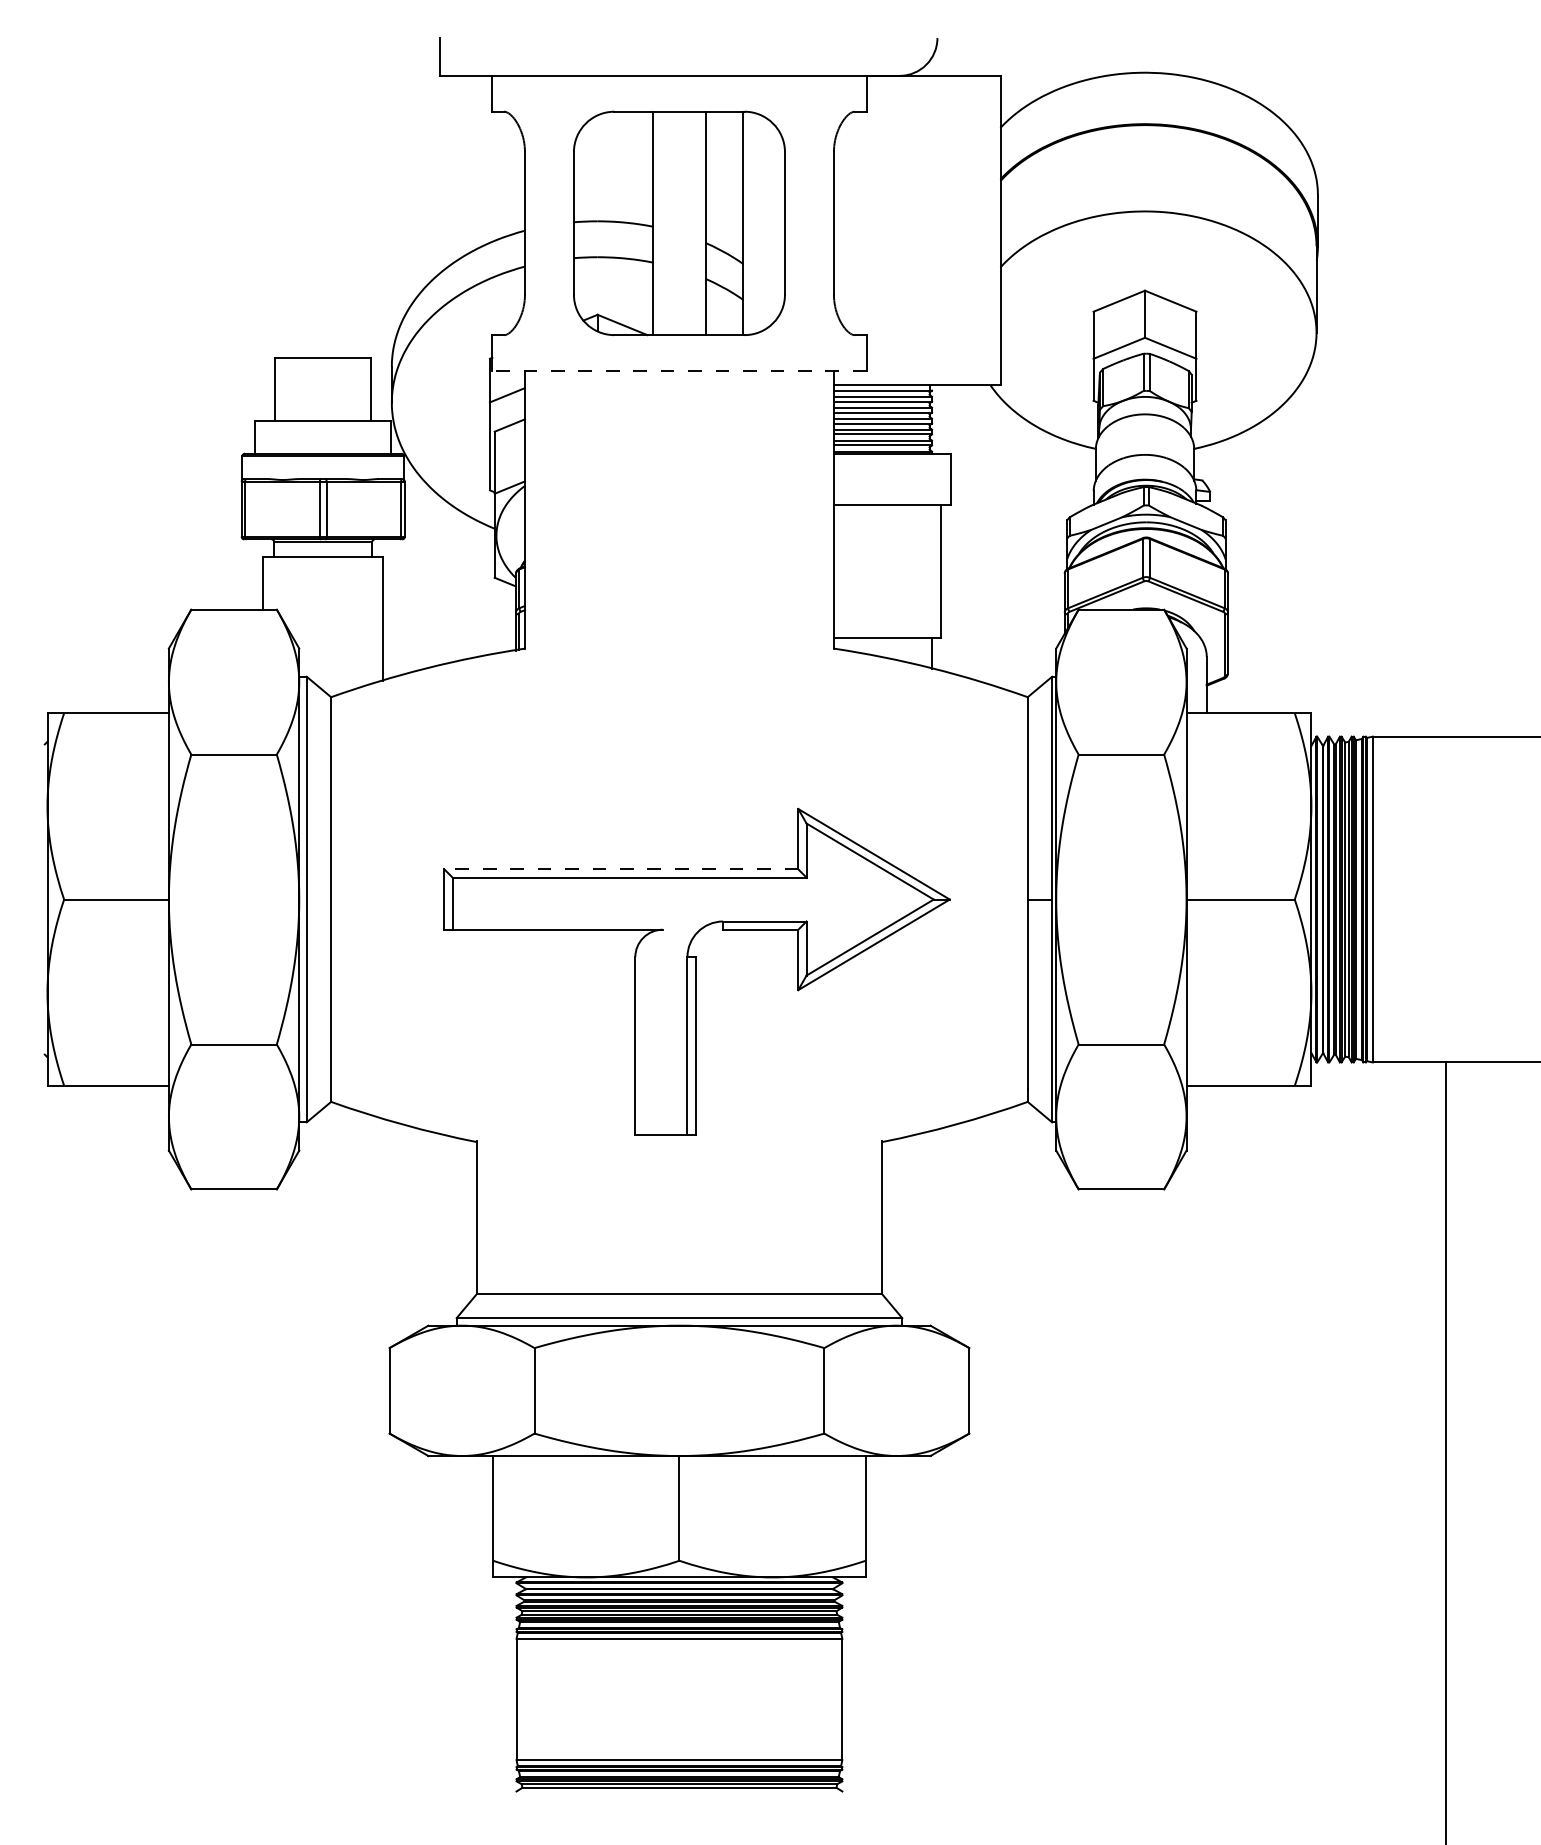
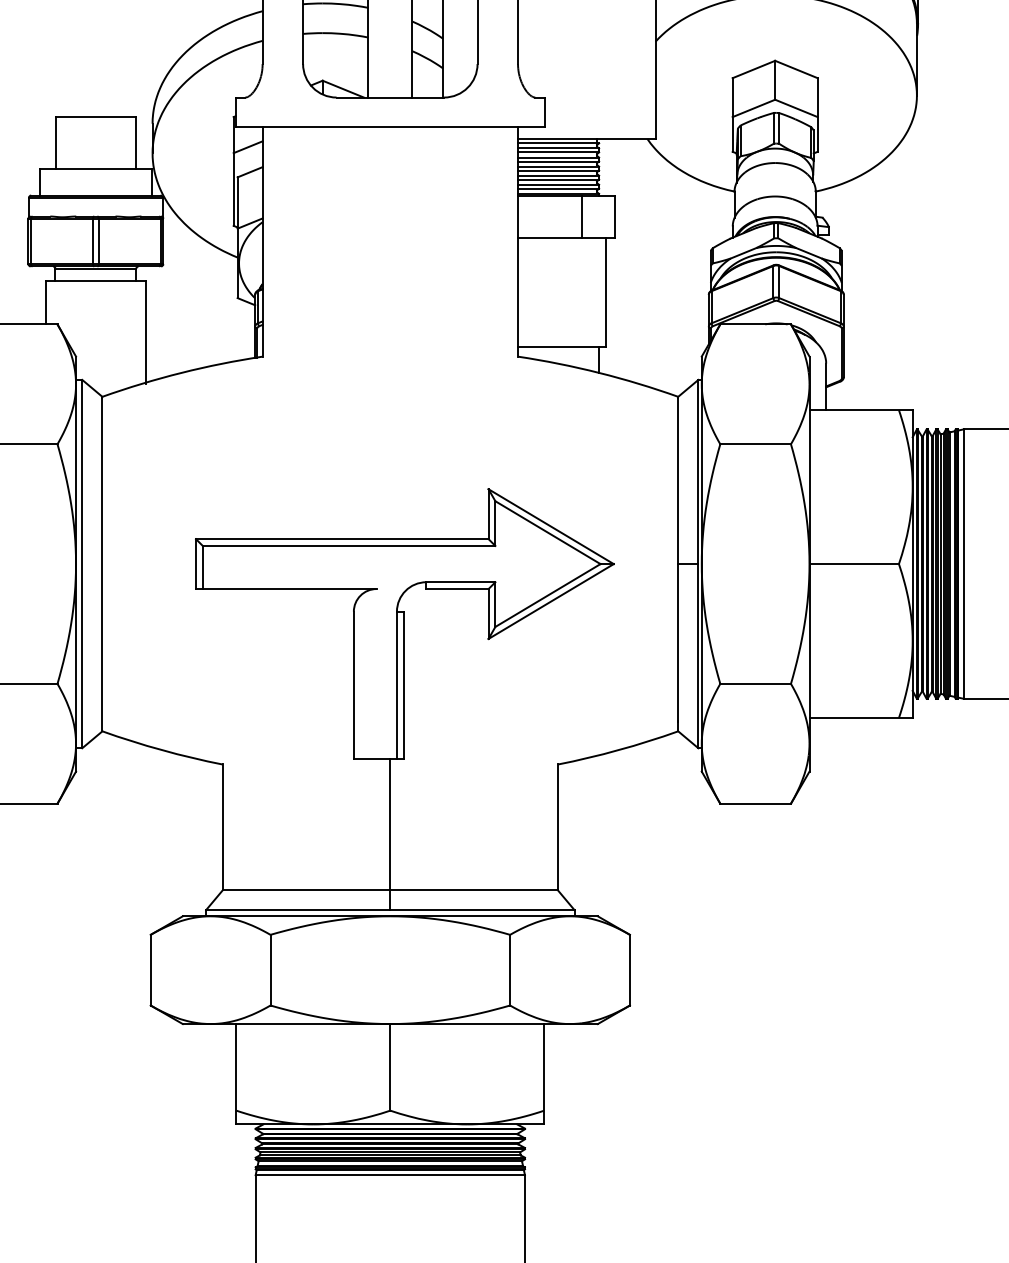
line: (678, 370) -> (389, 126), dashed -> solid
line: (911, 479) -> (582, 216), added
line: (621, 869) -> (342, 539), dashed -> solid
line: (679, 1226) -> (390, 834), added

